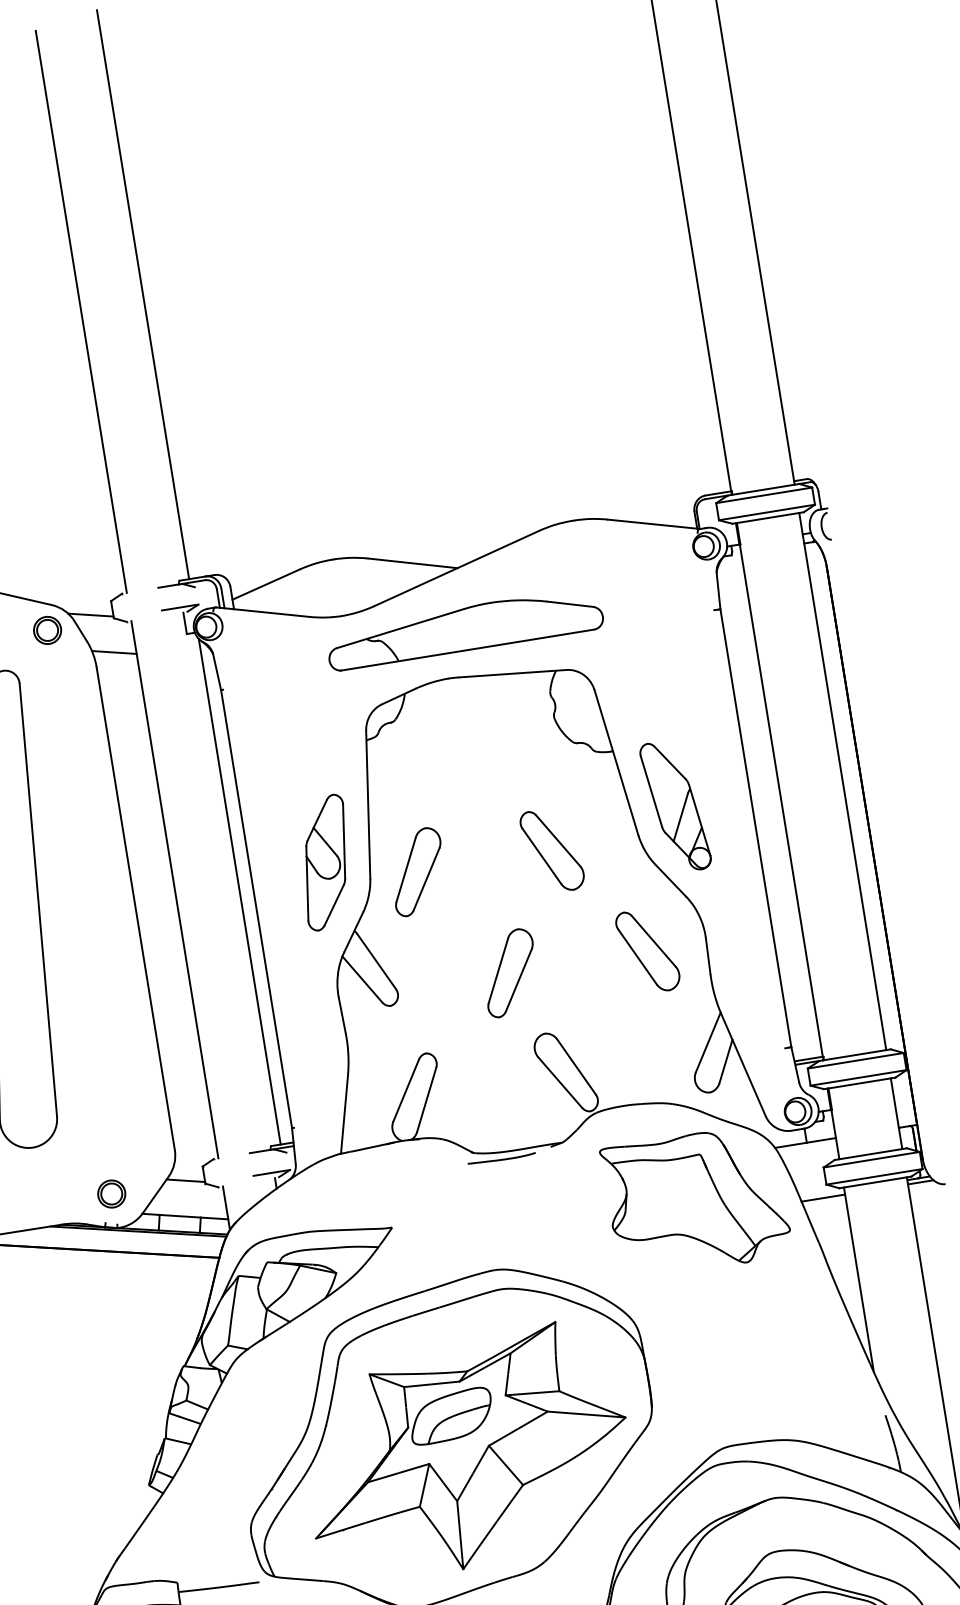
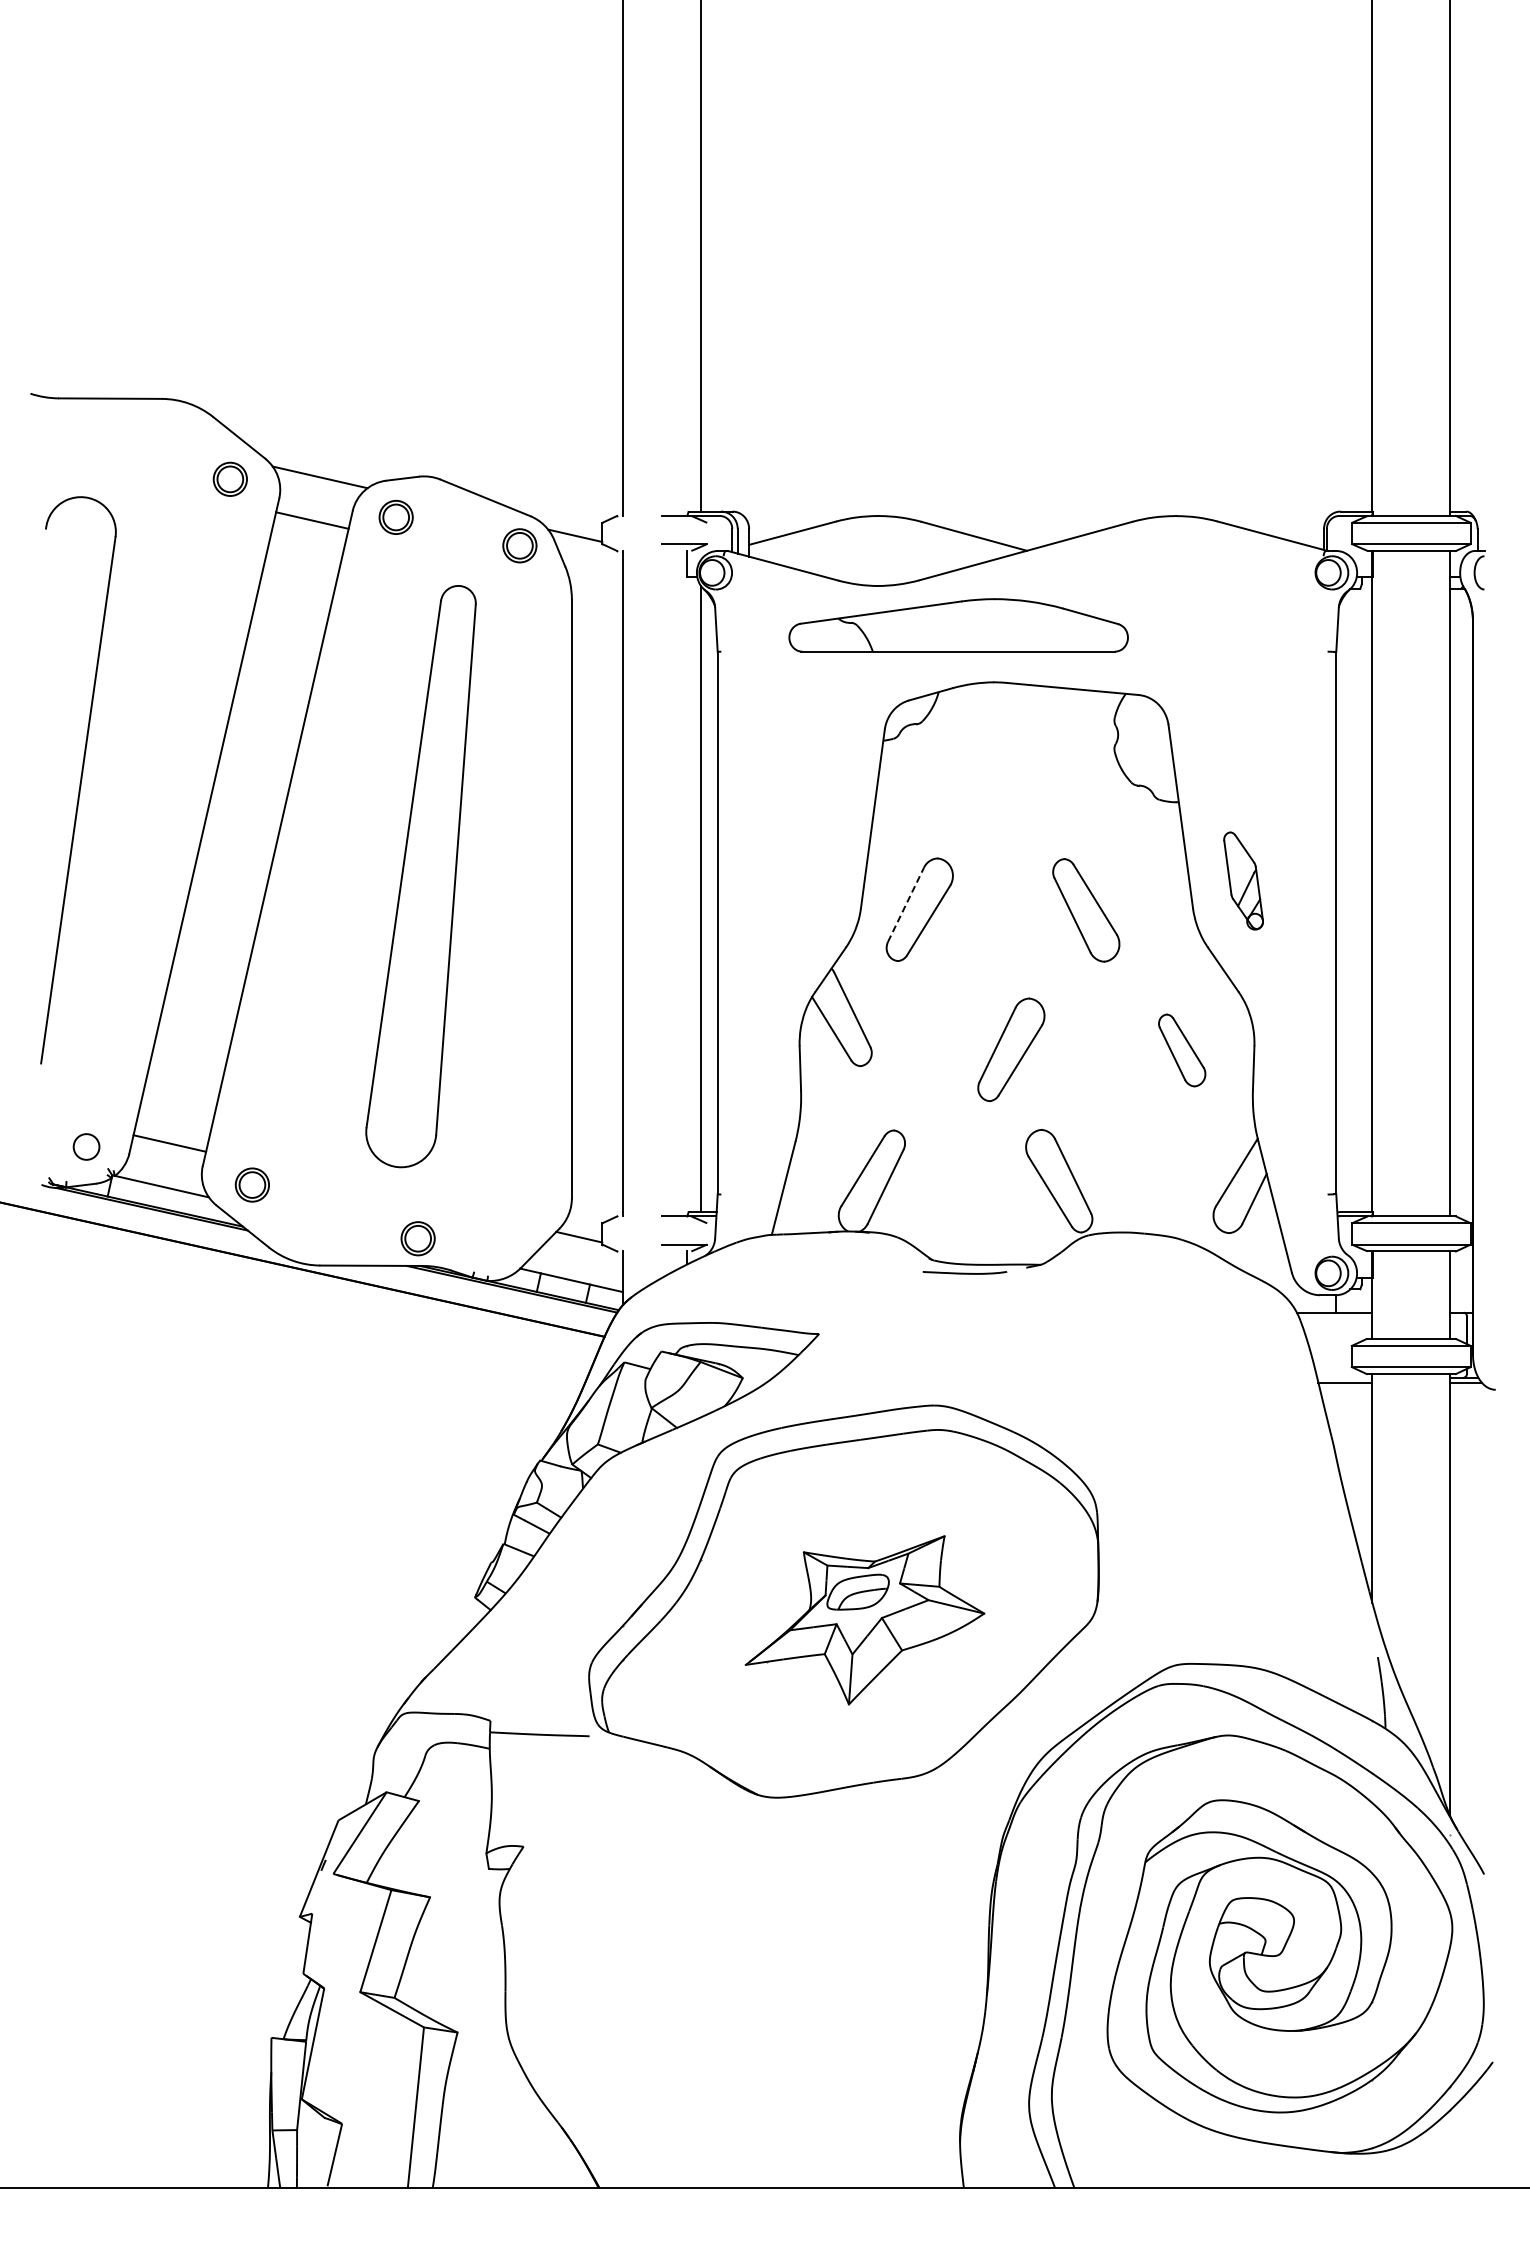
part: (464, 628) -> (958, 625), moved
line: (113, 652) -> (595, 585), removed
part: (675, 805) -> (1243, 880), size x0.6
part: (325, 862) -> (810, 880), removed
line: (406, 869) -> (906, 904), solid -> dashed
part: (648, 951) -> (1182, 1050), size x0.7
part: (111, 1193) -> (417, 1238), moved
part: (696, 1201) -> (1191, 1362), removed
part: (466, 1452) -> (864, 1620), size x0.6

